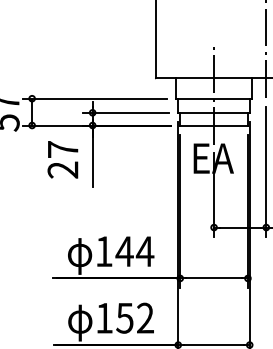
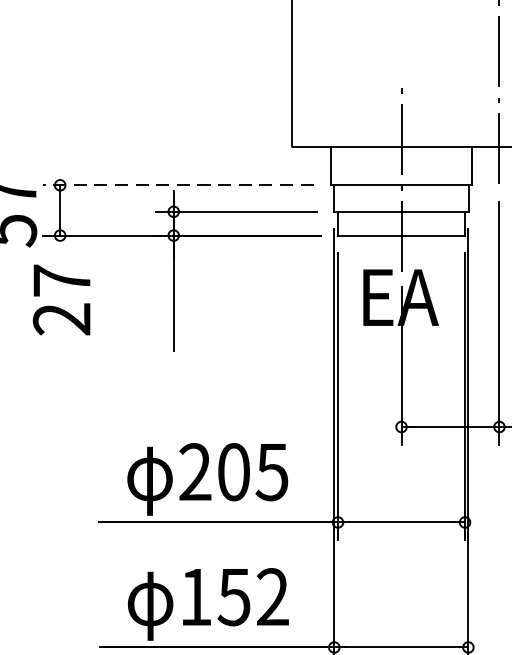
line: (94, 98) -> (177, 184), solid -> dashed
text: (62, 159) -> (60, 299), moved
text: (124, 251) -> (233, 471), 144 -> 205

